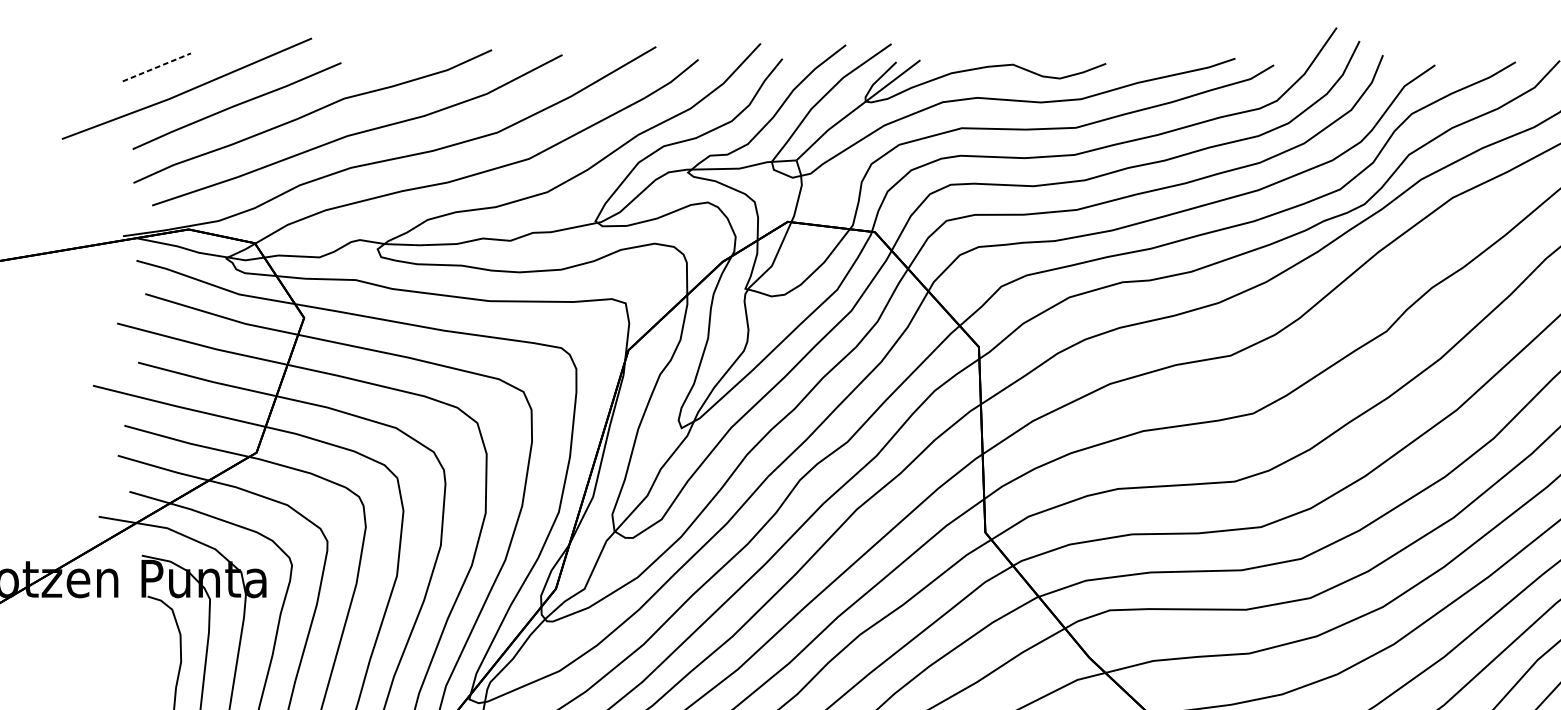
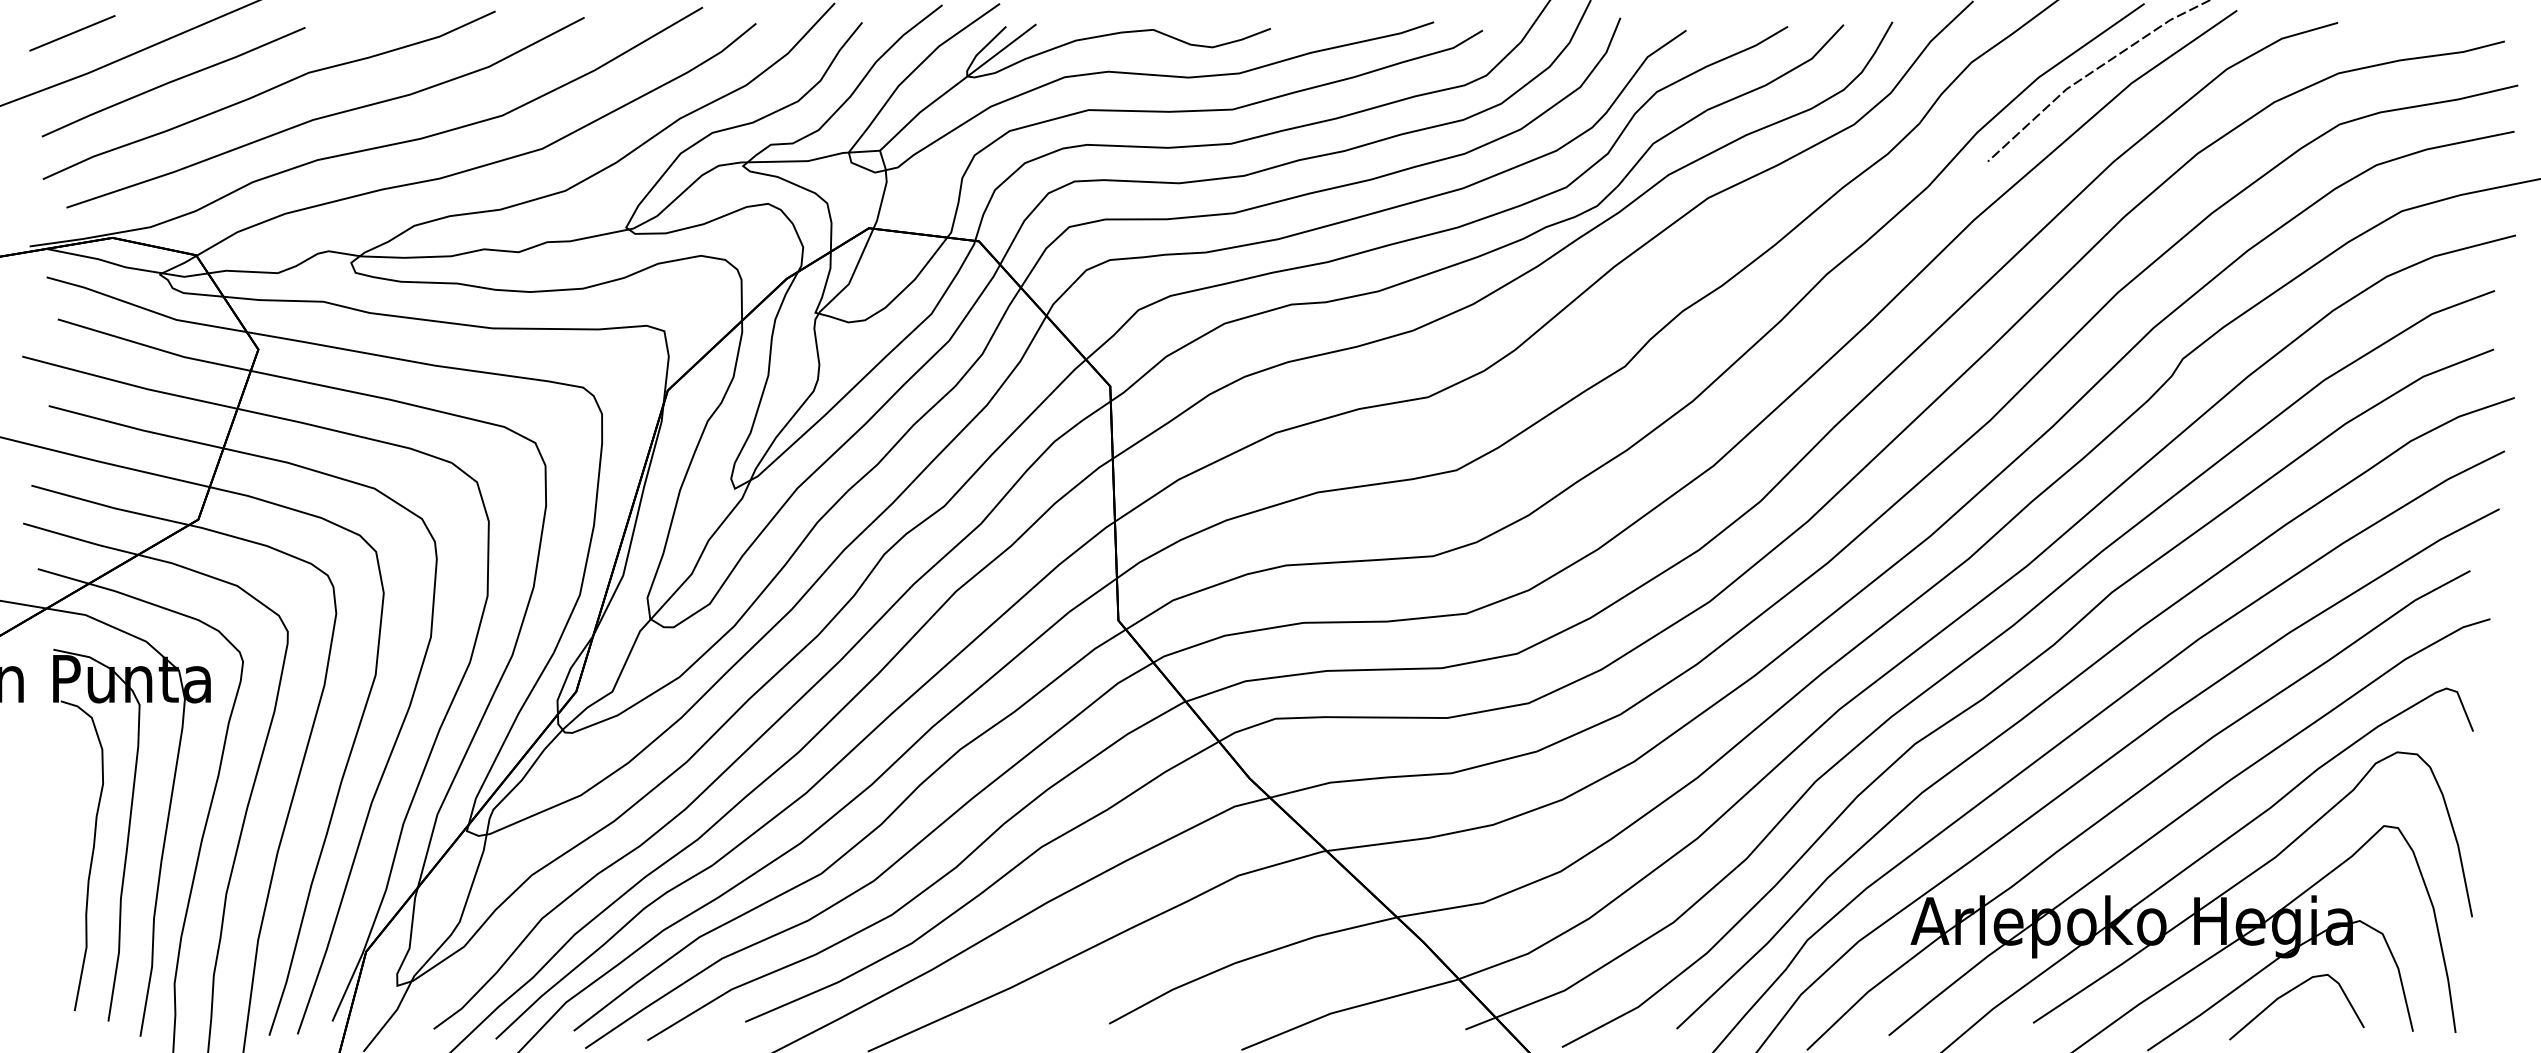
line: (156, 67) -> (72, 33), dashed -> solid

